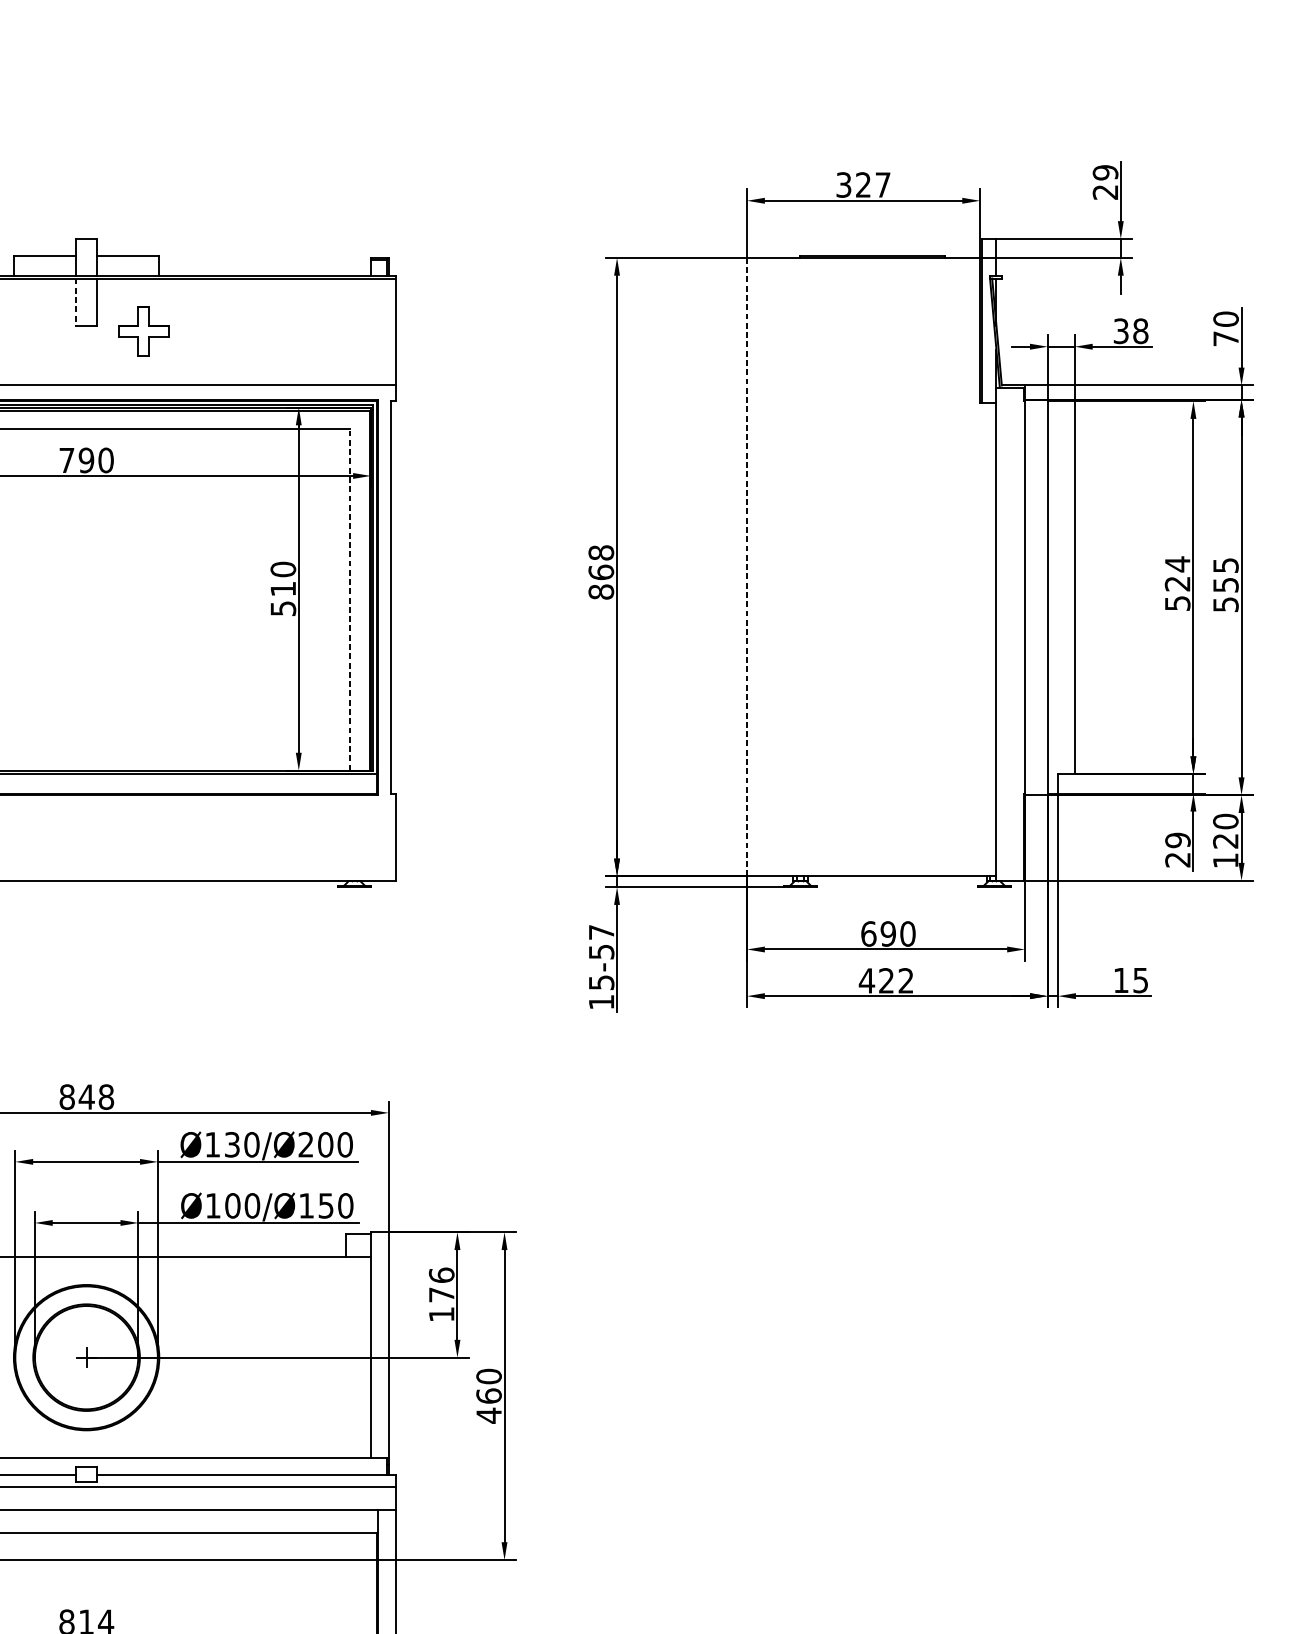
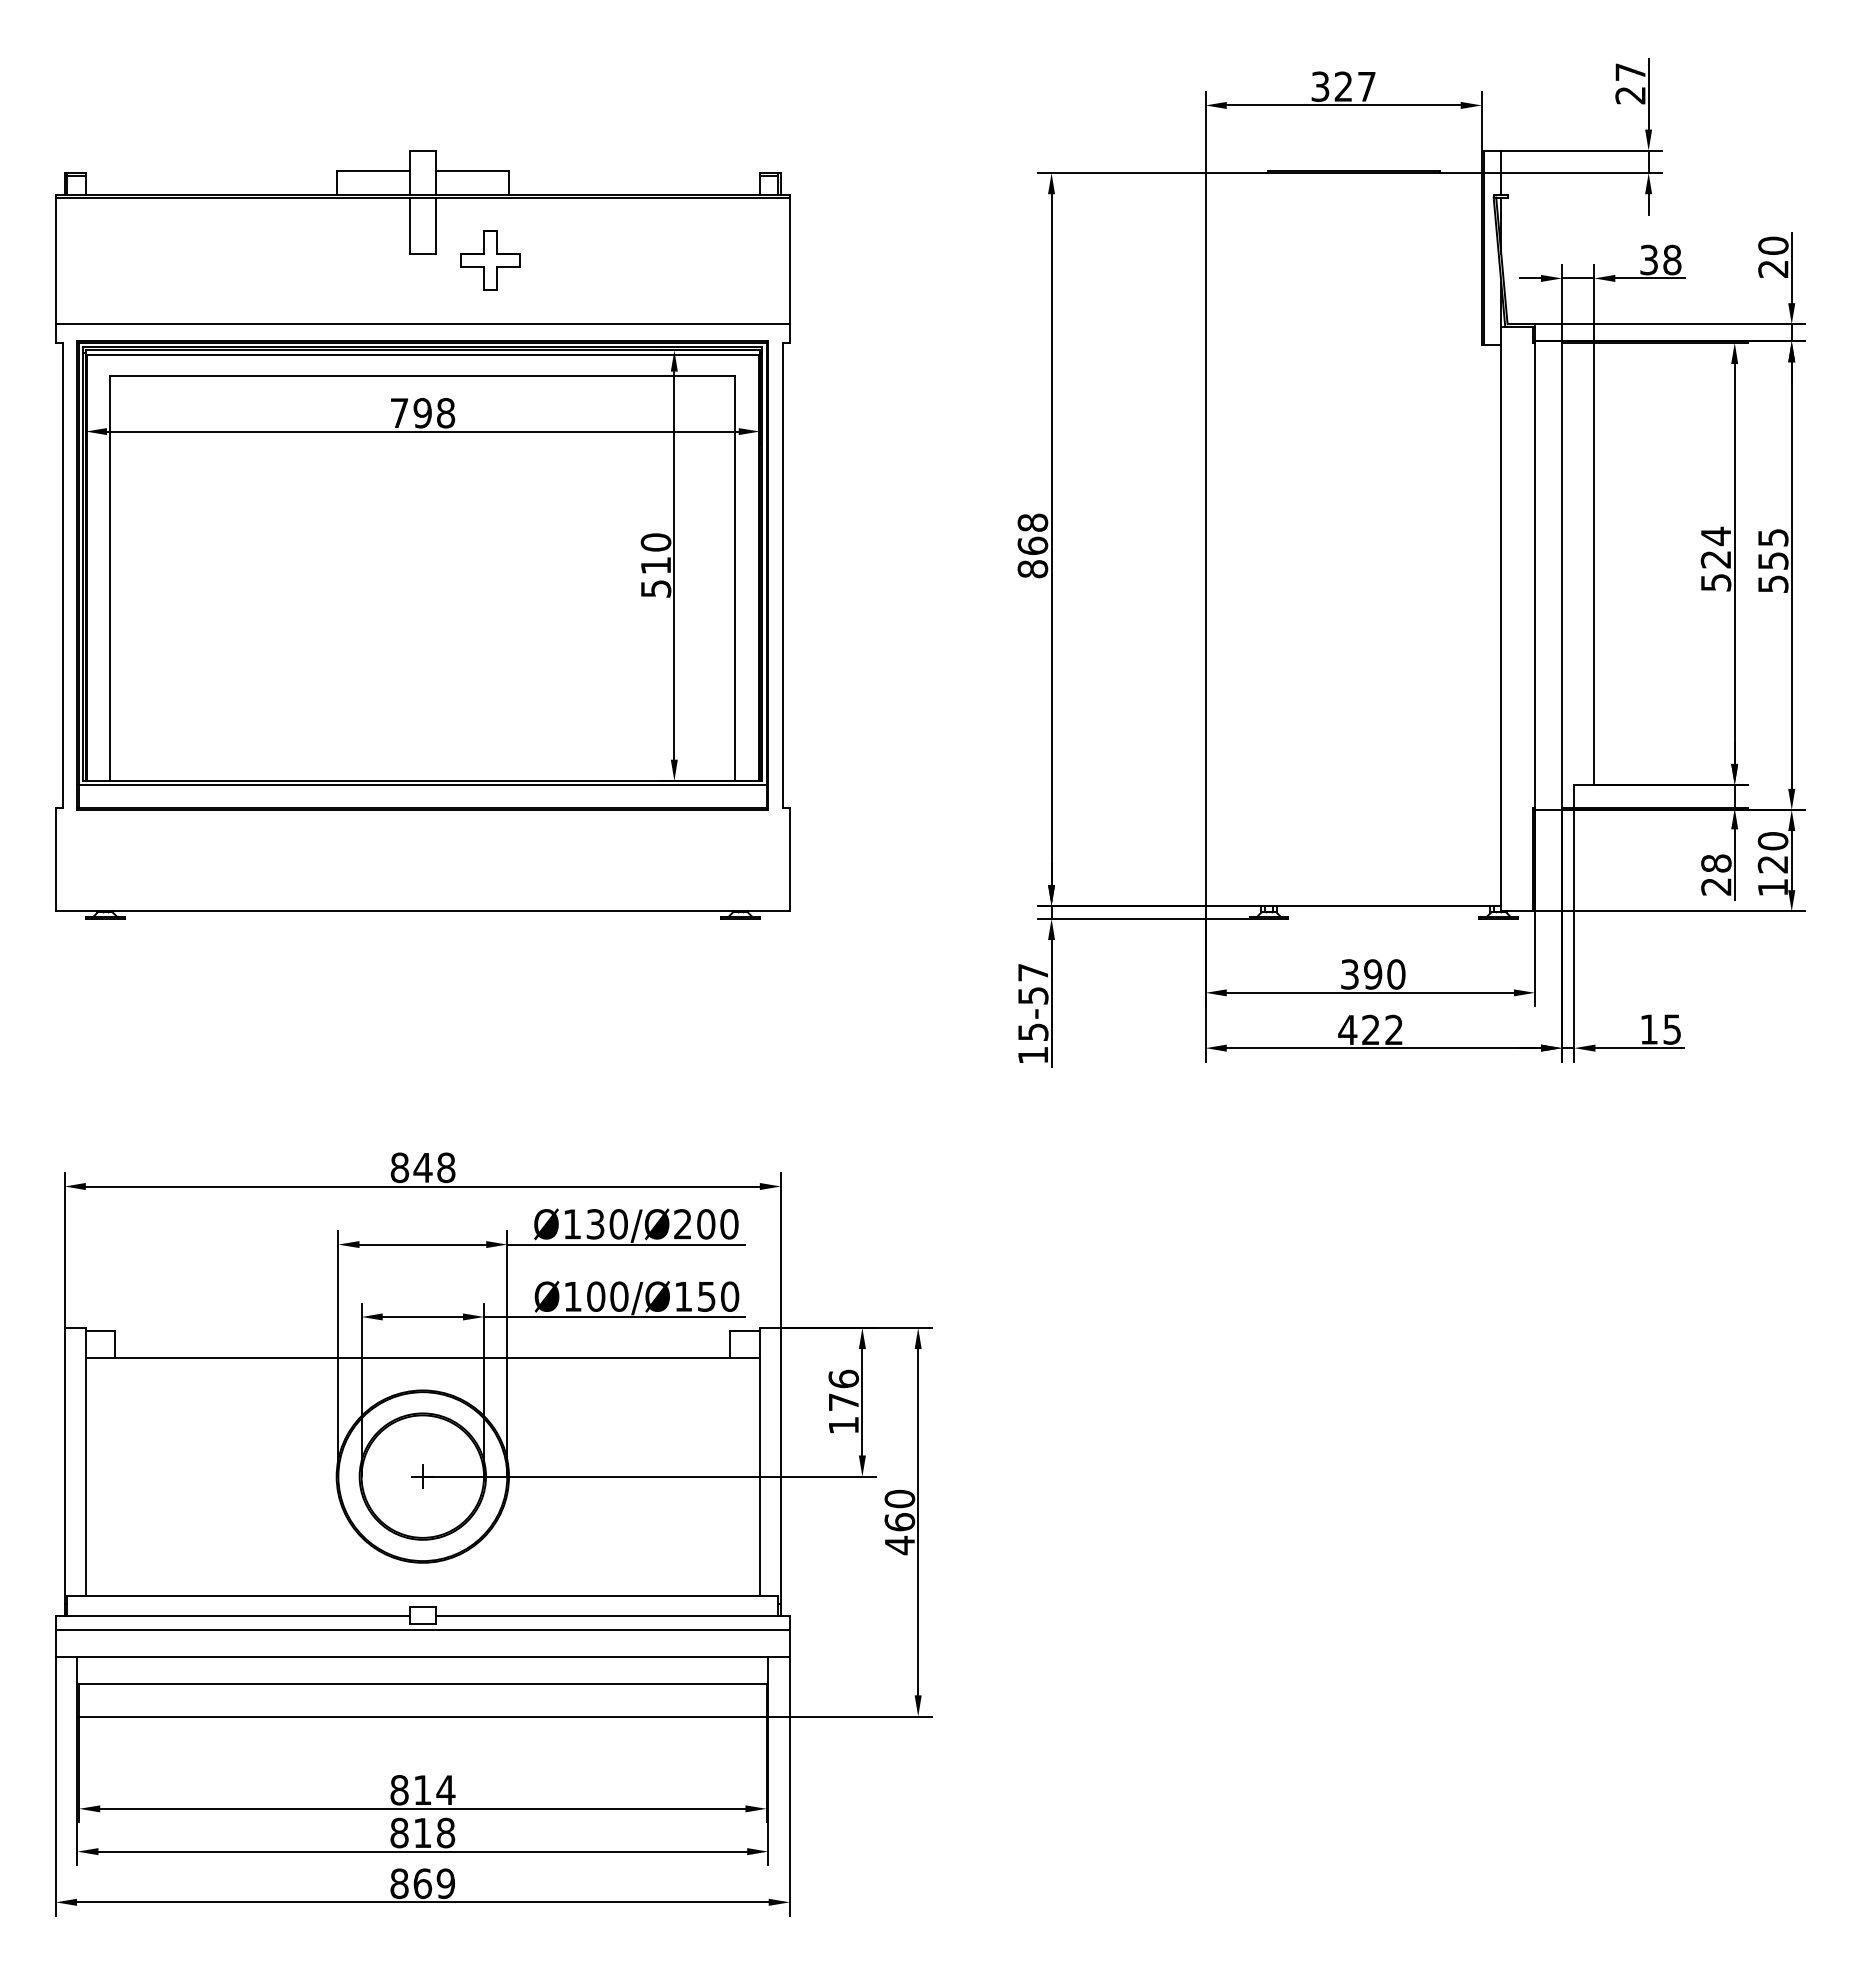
text: (1105, 172) -> (1630, 72), 29 -> 27
line: (76, 302) -> (410, 226), dashed -> solid
text: (1226, 338) -> (1773, 268), 70 -> 20
text: (105, 460) -> (445, 413), 790 -> 798
line: (746, 567) -> (1205, 539), dashed -> solid
line: (350, 599) -> (735, 578), dashed -> solid
text: (1178, 840) -> (1716, 863), 29 -> 28
text: (869, 934) -> (1350, 974), 690 -> 390

